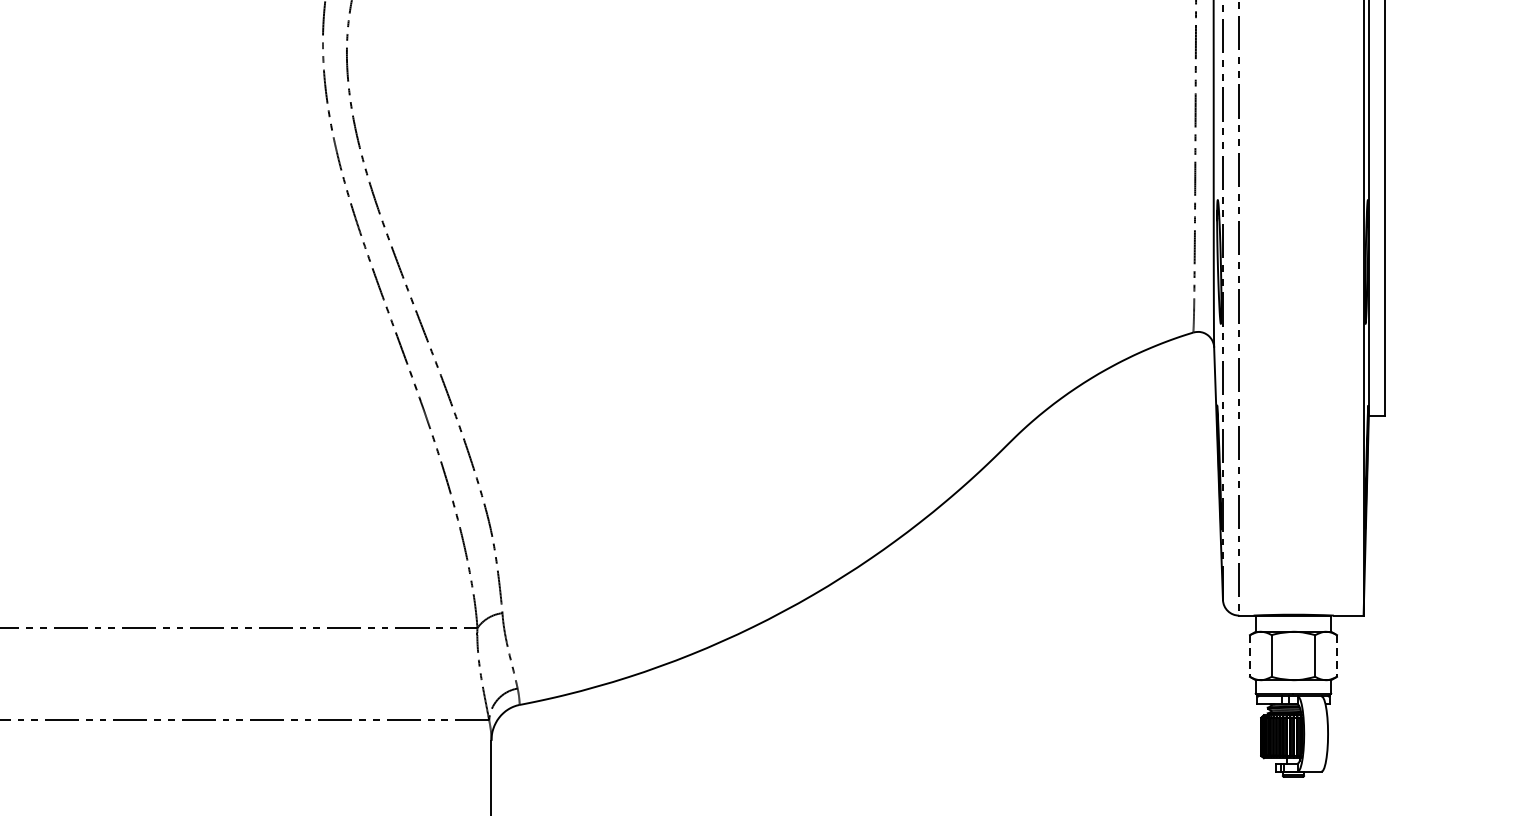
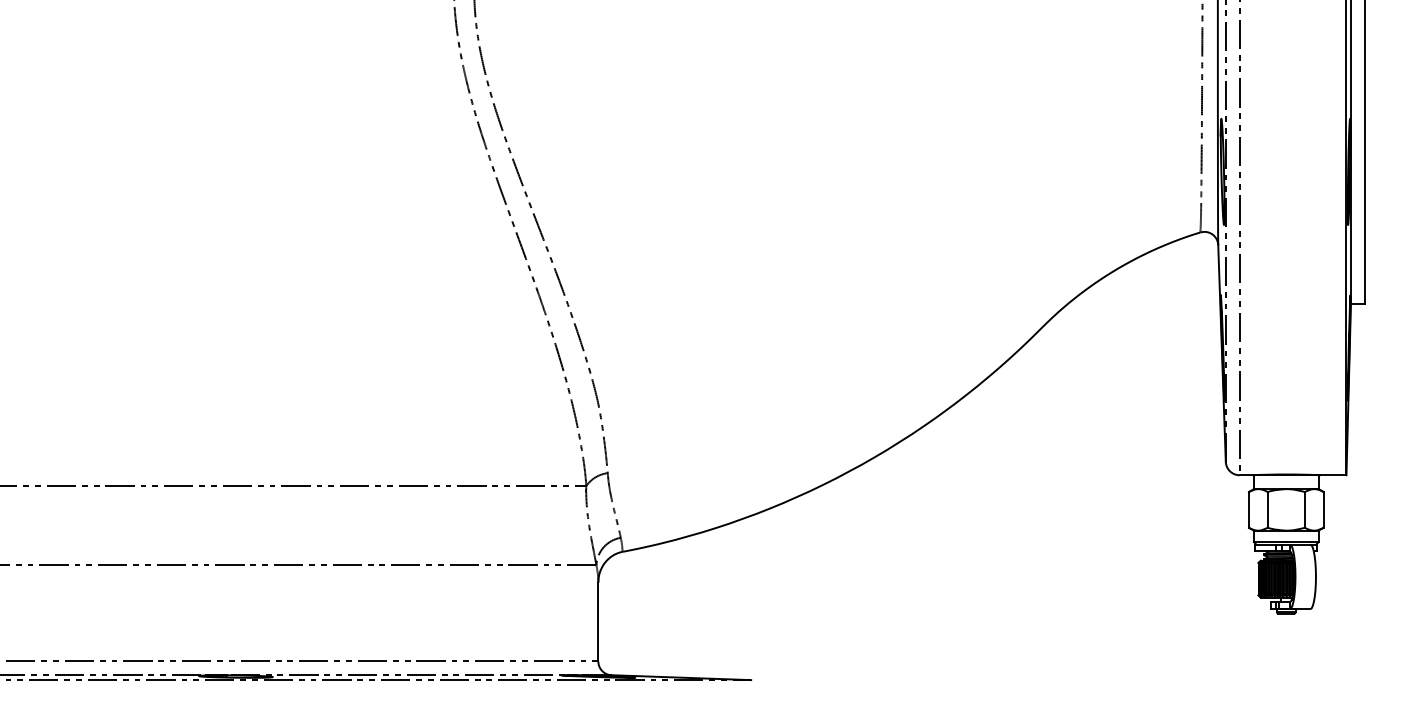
line: (1249, 655) -> (1248, 509), dashed -> solid
line: (1336, 655) -> (1323, 509), dashed -> solid

